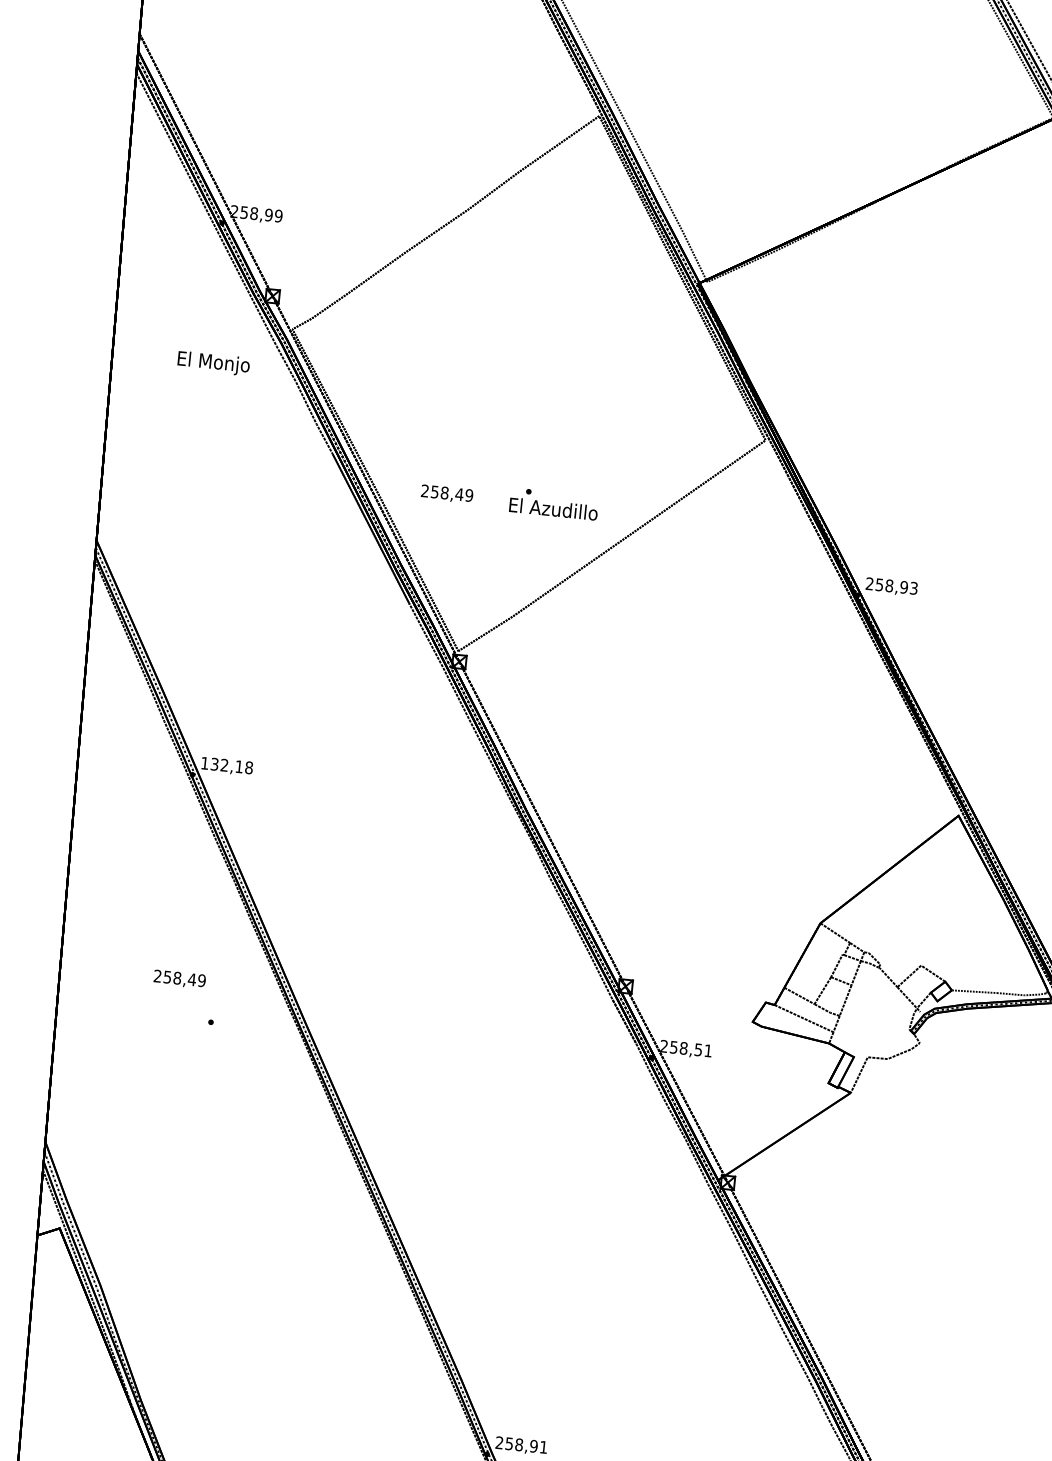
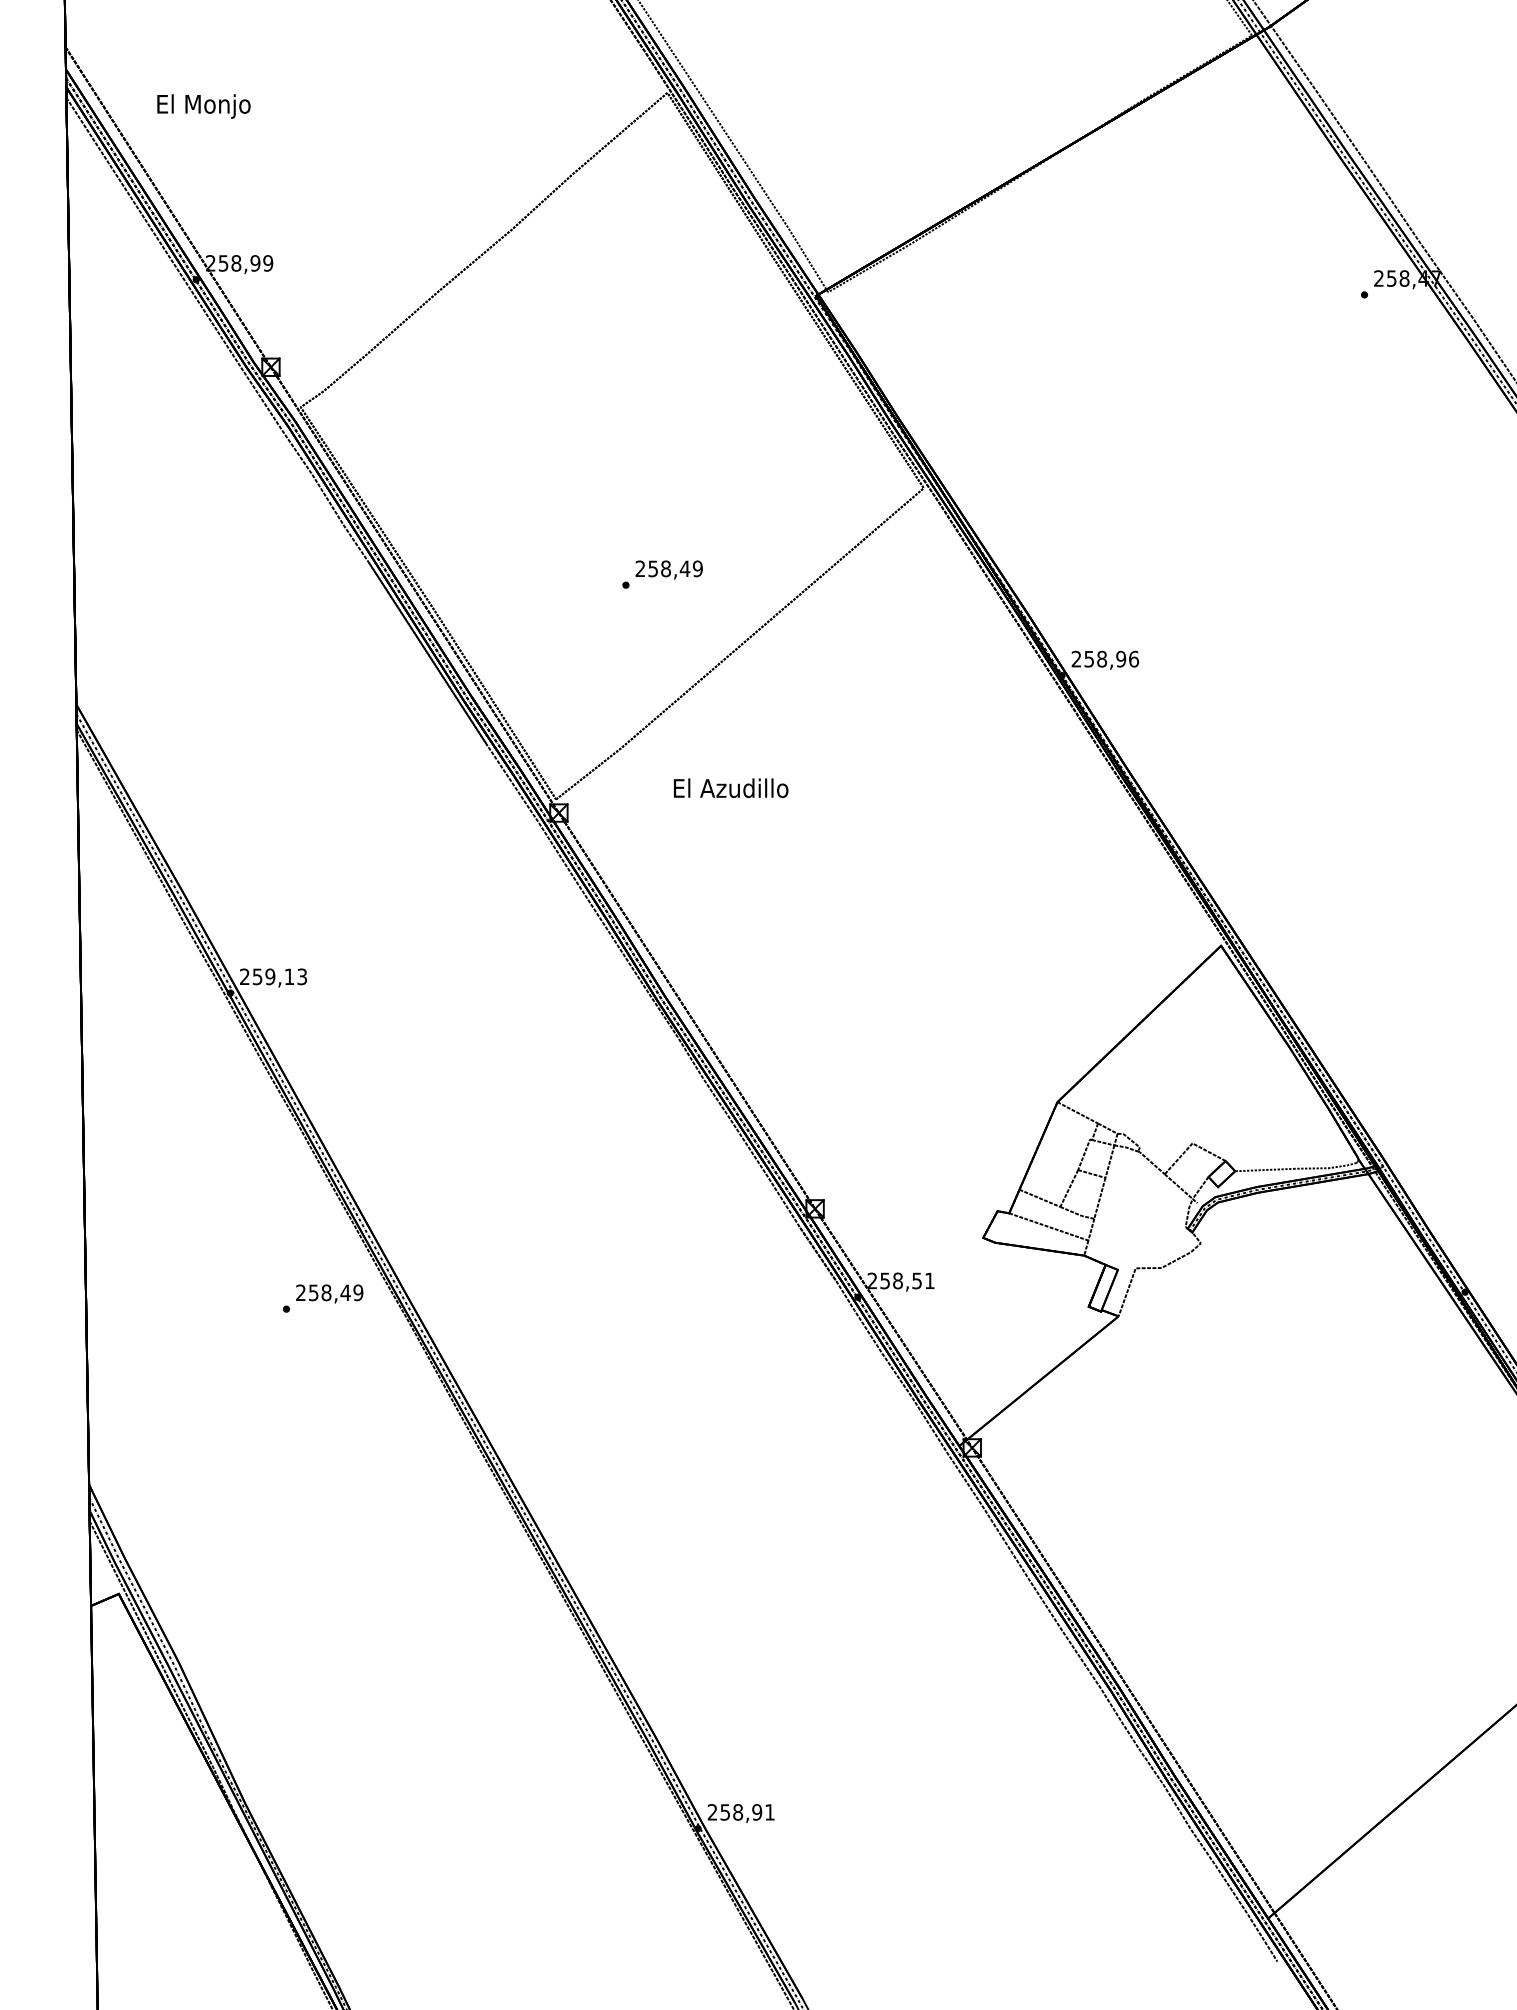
text: (213, 363) -> (203, 106), moved
text: (446, 493) -> (668, 569), moved
text: (553, 508) -> (731, 787), moved
text: (914, 587) -> (1134, 658), 258,93 -> 258,96
text: (227, 765) -> (273, 976), 132,18 -> 259,13
text: (179, 978) -> (329, 1293), moved

